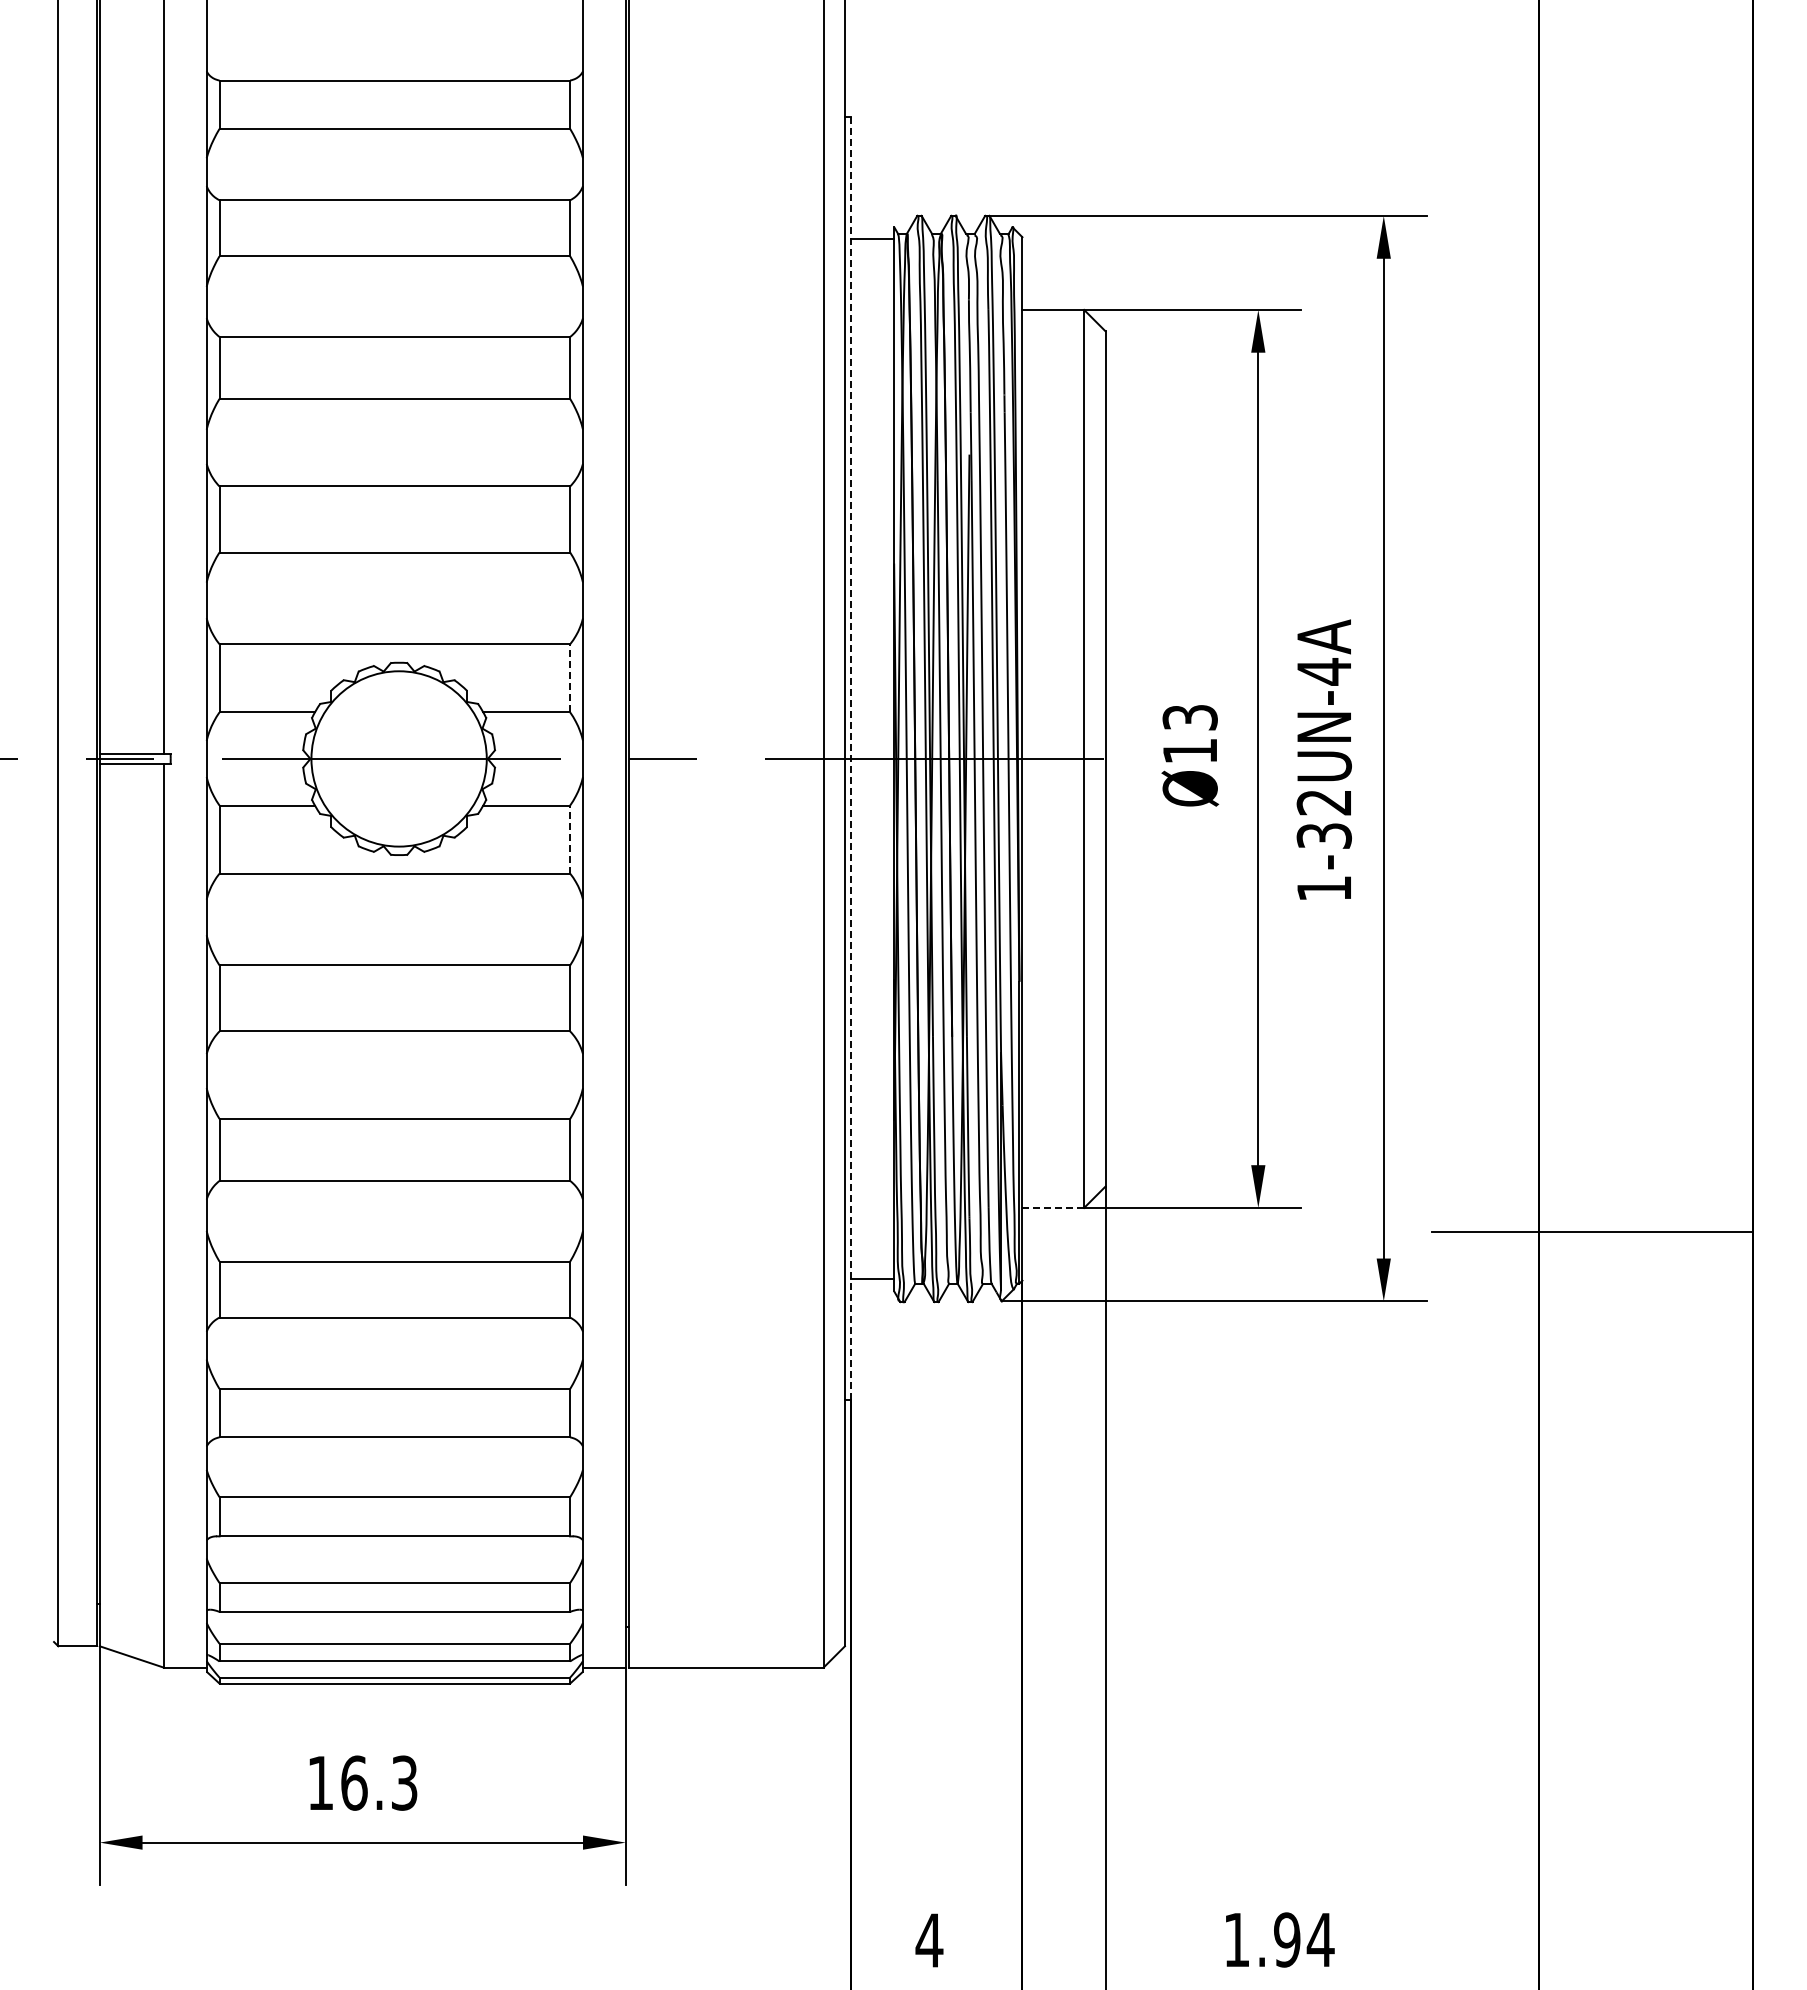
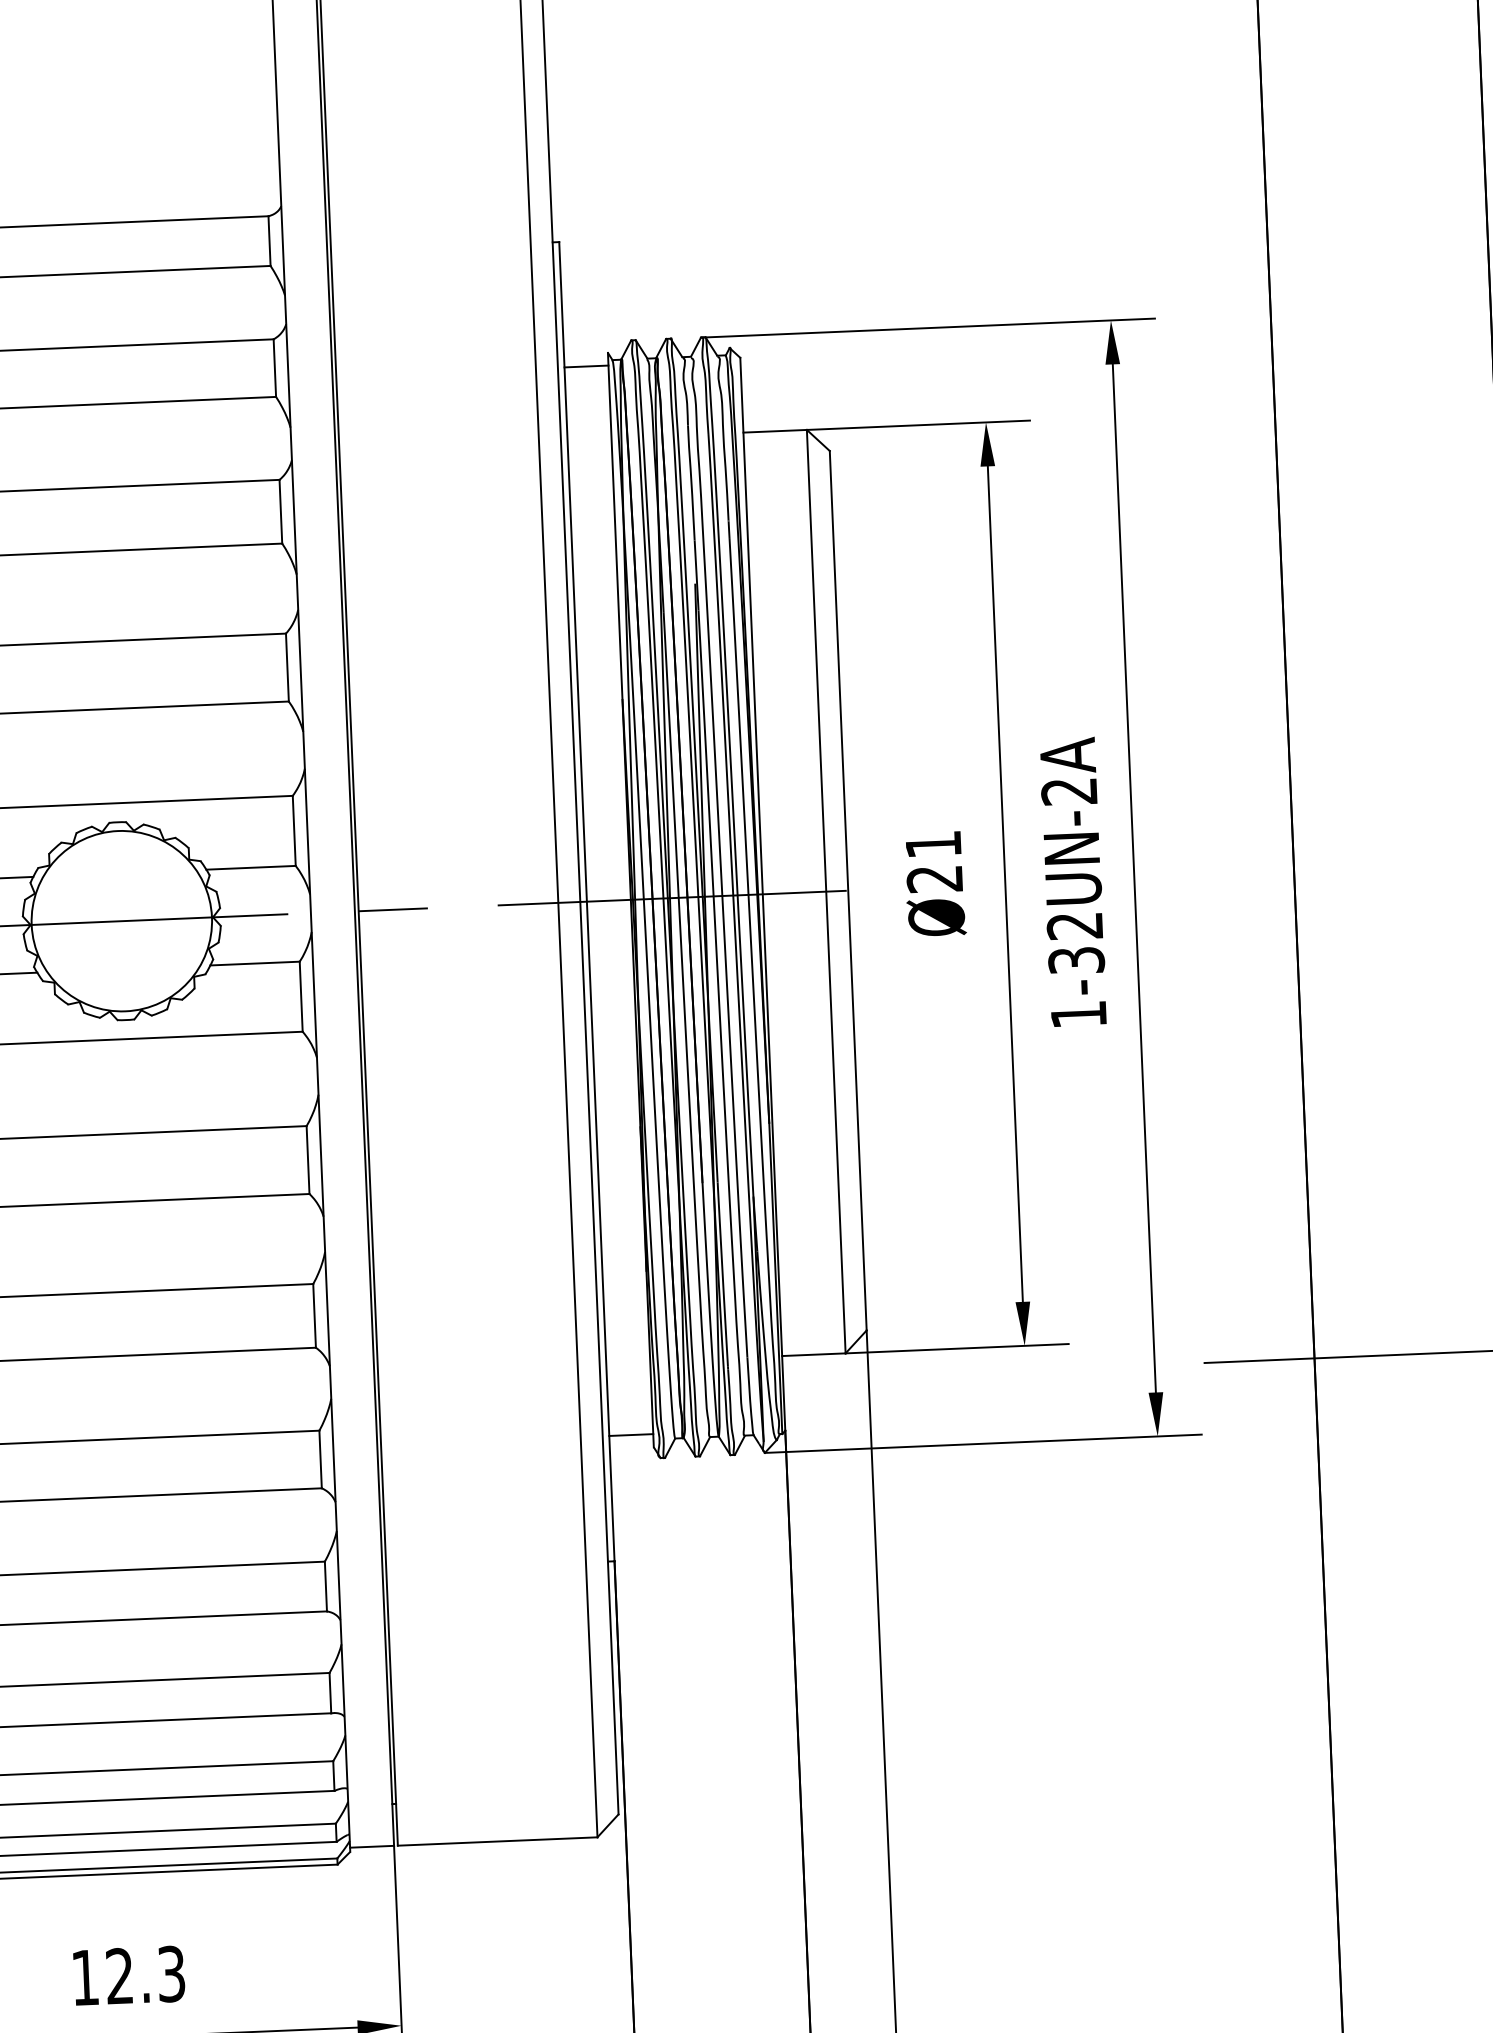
text: (1323, 671) -> (1068, 791), 1-32UN-4A -> 1-32UN-2A
line: (570, 677) -> (294, 830), dashed -> solid
text: (1189, 734) -> (933, 861), Ø13 -> Ø21
line: (851, 758) -> (586, 901), dashed -> solid
line: (570, 839) -> (301, 996), dashed -> solid
line: (1053, 1207) -> (814, 1354), dashed -> solid
text: (354, 1782) -> (120, 1975), 16.3 -> 12.3

